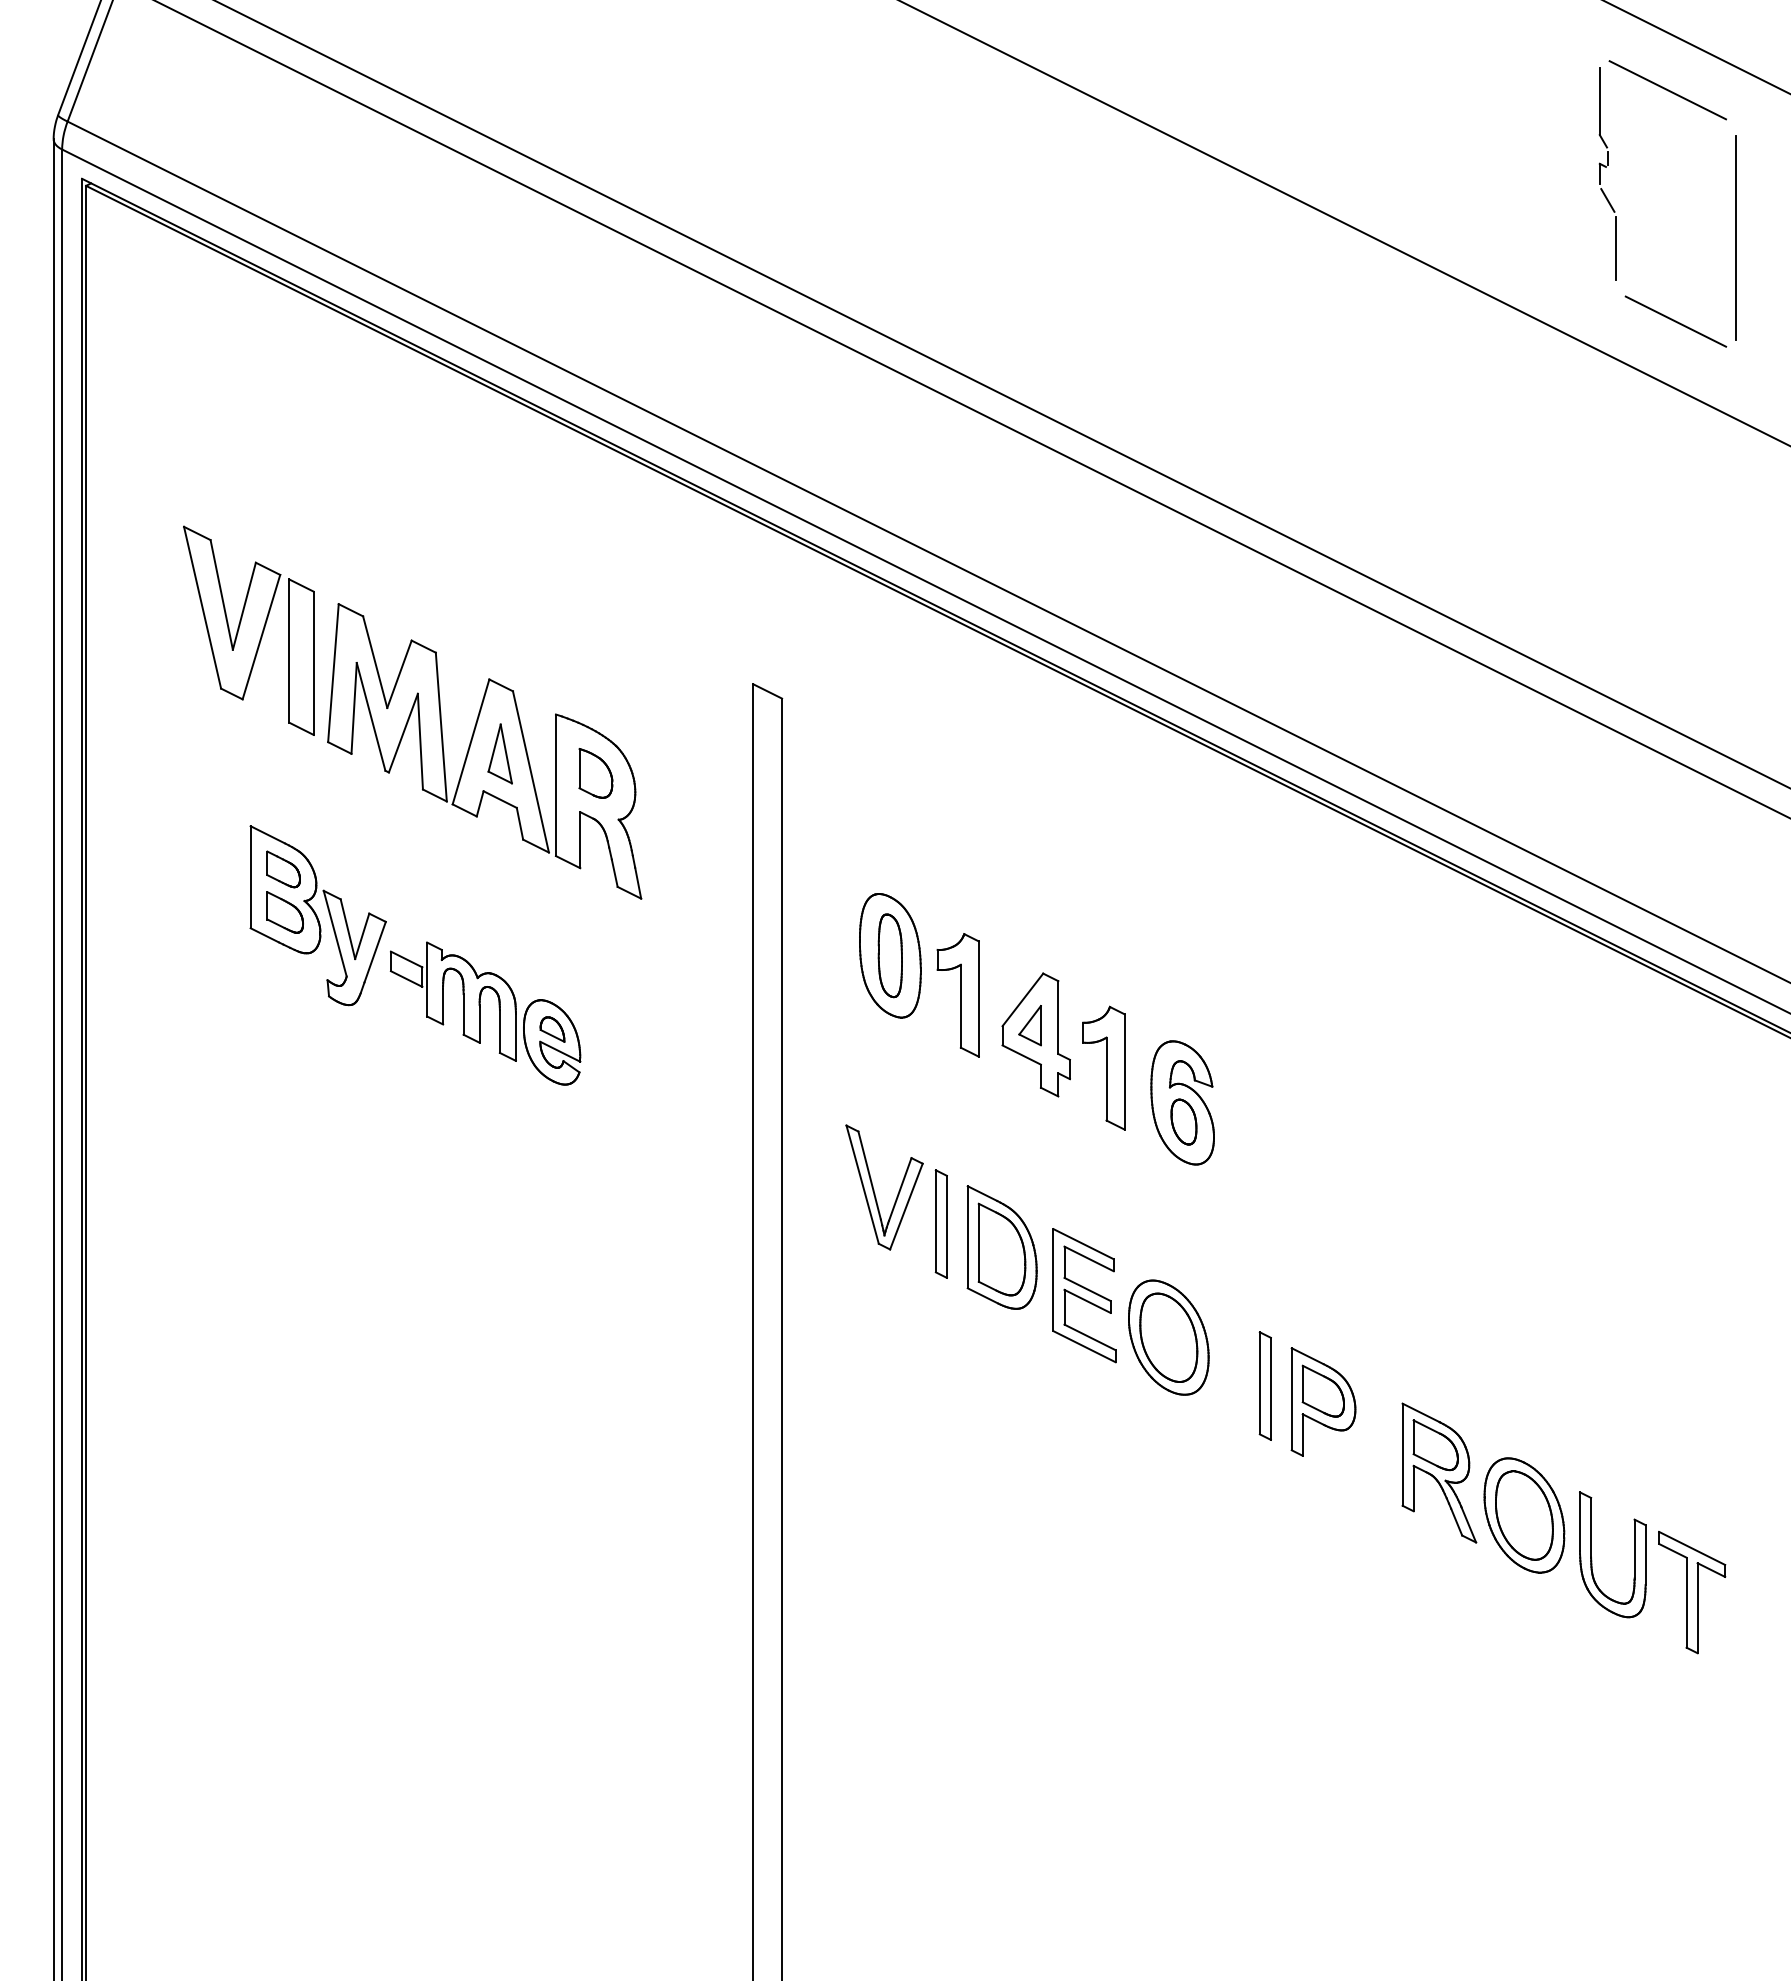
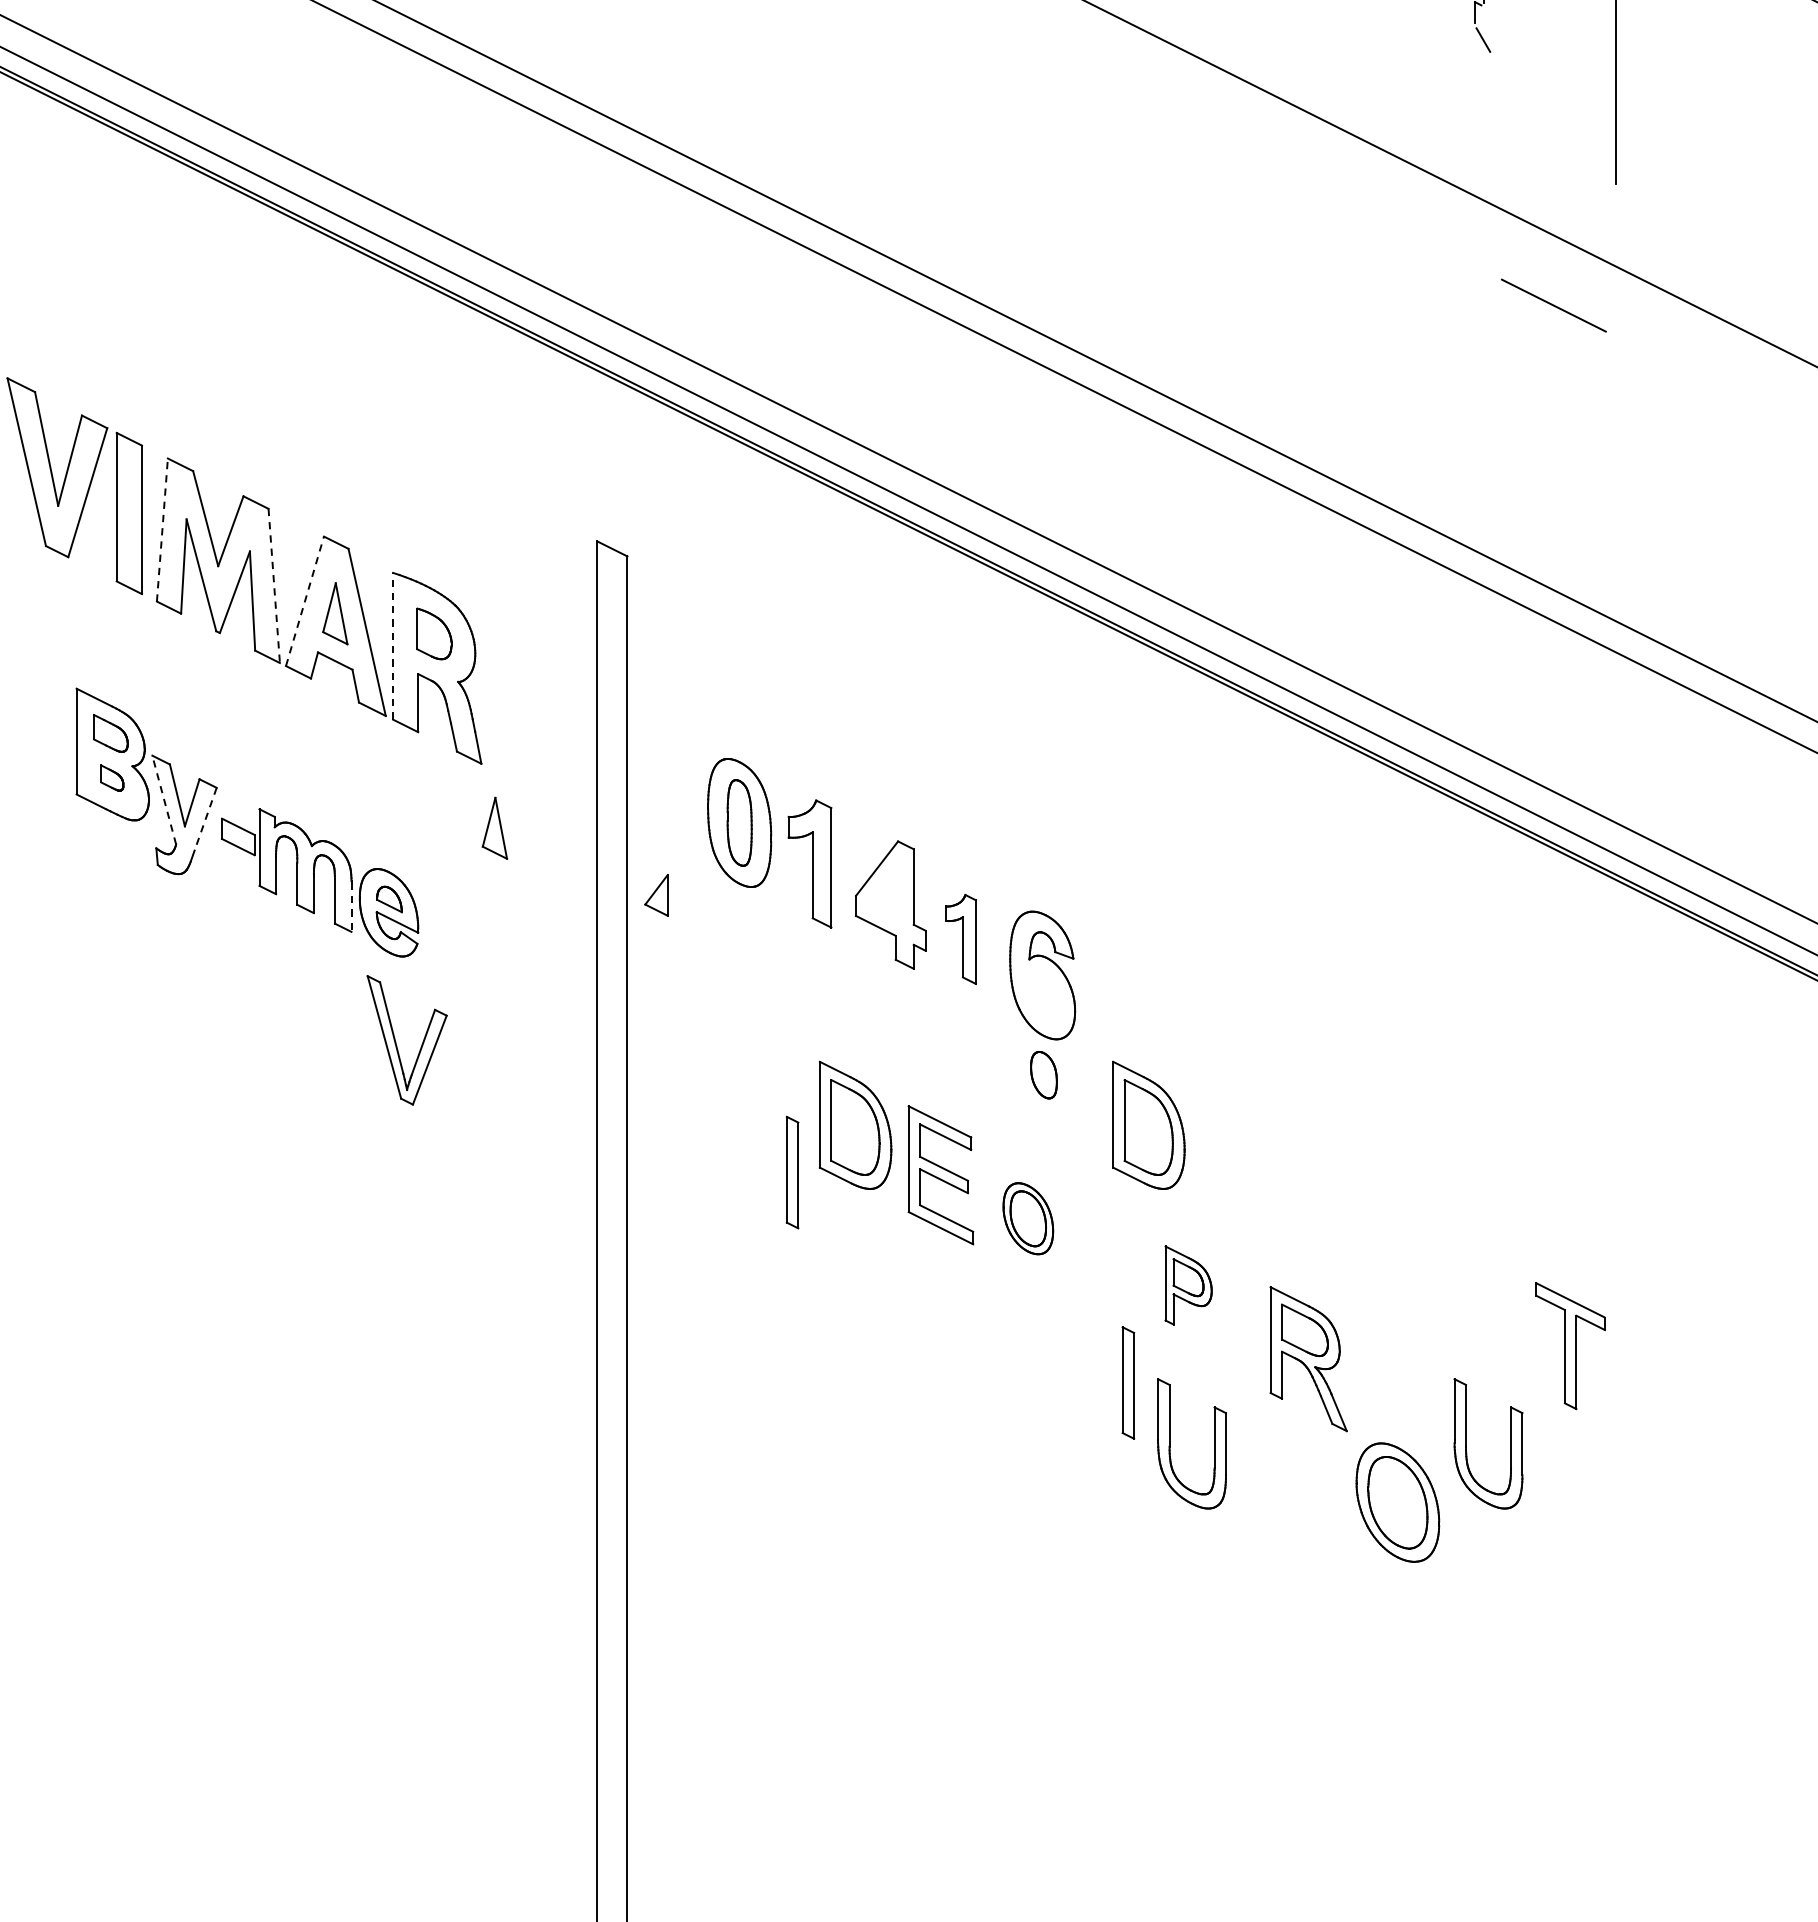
line: (1615, 247) -> (1491, 88), removed
line: (1675, 321) -> (1553, 305), moved
line: (333, 672) -> (162, 529), solid -> dashed
line: (441, 727) -> (274, 586), solid -> dashed
line: (471, 741) -> (305, 600), solid -> dashed
line: (555, 785) -> (392, 646), solid -> dashed
part: (284, 912) -> (111, 778), size x0.6
line: (335, 933) -> (164, 799), solid -> dashed
line: (375, 952) -> (206, 819), solid -> dashed
part: (653, 960) -> (494, 827), added
part: (1029, 1025) -> (655, 895), moved
line: (515, 1037) -> (351, 907), solid -> dashed
part: (1103, 1067) -> (960, 938), size x0.7
part: (1183, 1121) -> (1043, 1074), moved
part: (874, 1189) -> (396, 1042), moved
part: (940, 1223) -> (791, 1171), moved
part: (1284, 1247) -> (1148, 1125), added
part: (1168, 1337) -> (1027, 1218), size x0.6
part: (1264, 1385) -> (1127, 1382), moved
part: (1323, 1401) -> (1188, 1284), size x0.7
part: (1524, 1515) -> (1397, 1502), moved
part: (1306, 1560) -> (1170, 1449), added
part: (1692, 1592) -> (1571, 1346), moved

